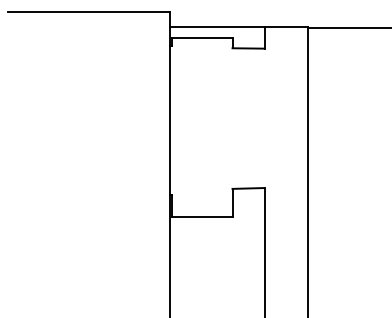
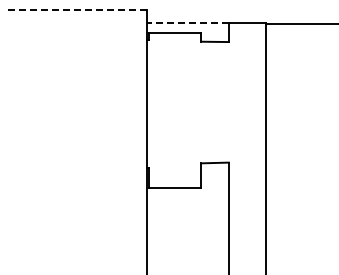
line: (88, 12) -> (76, 10), solid -> dashed
line: (217, 27) -> (188, 23), solid -> dashed

